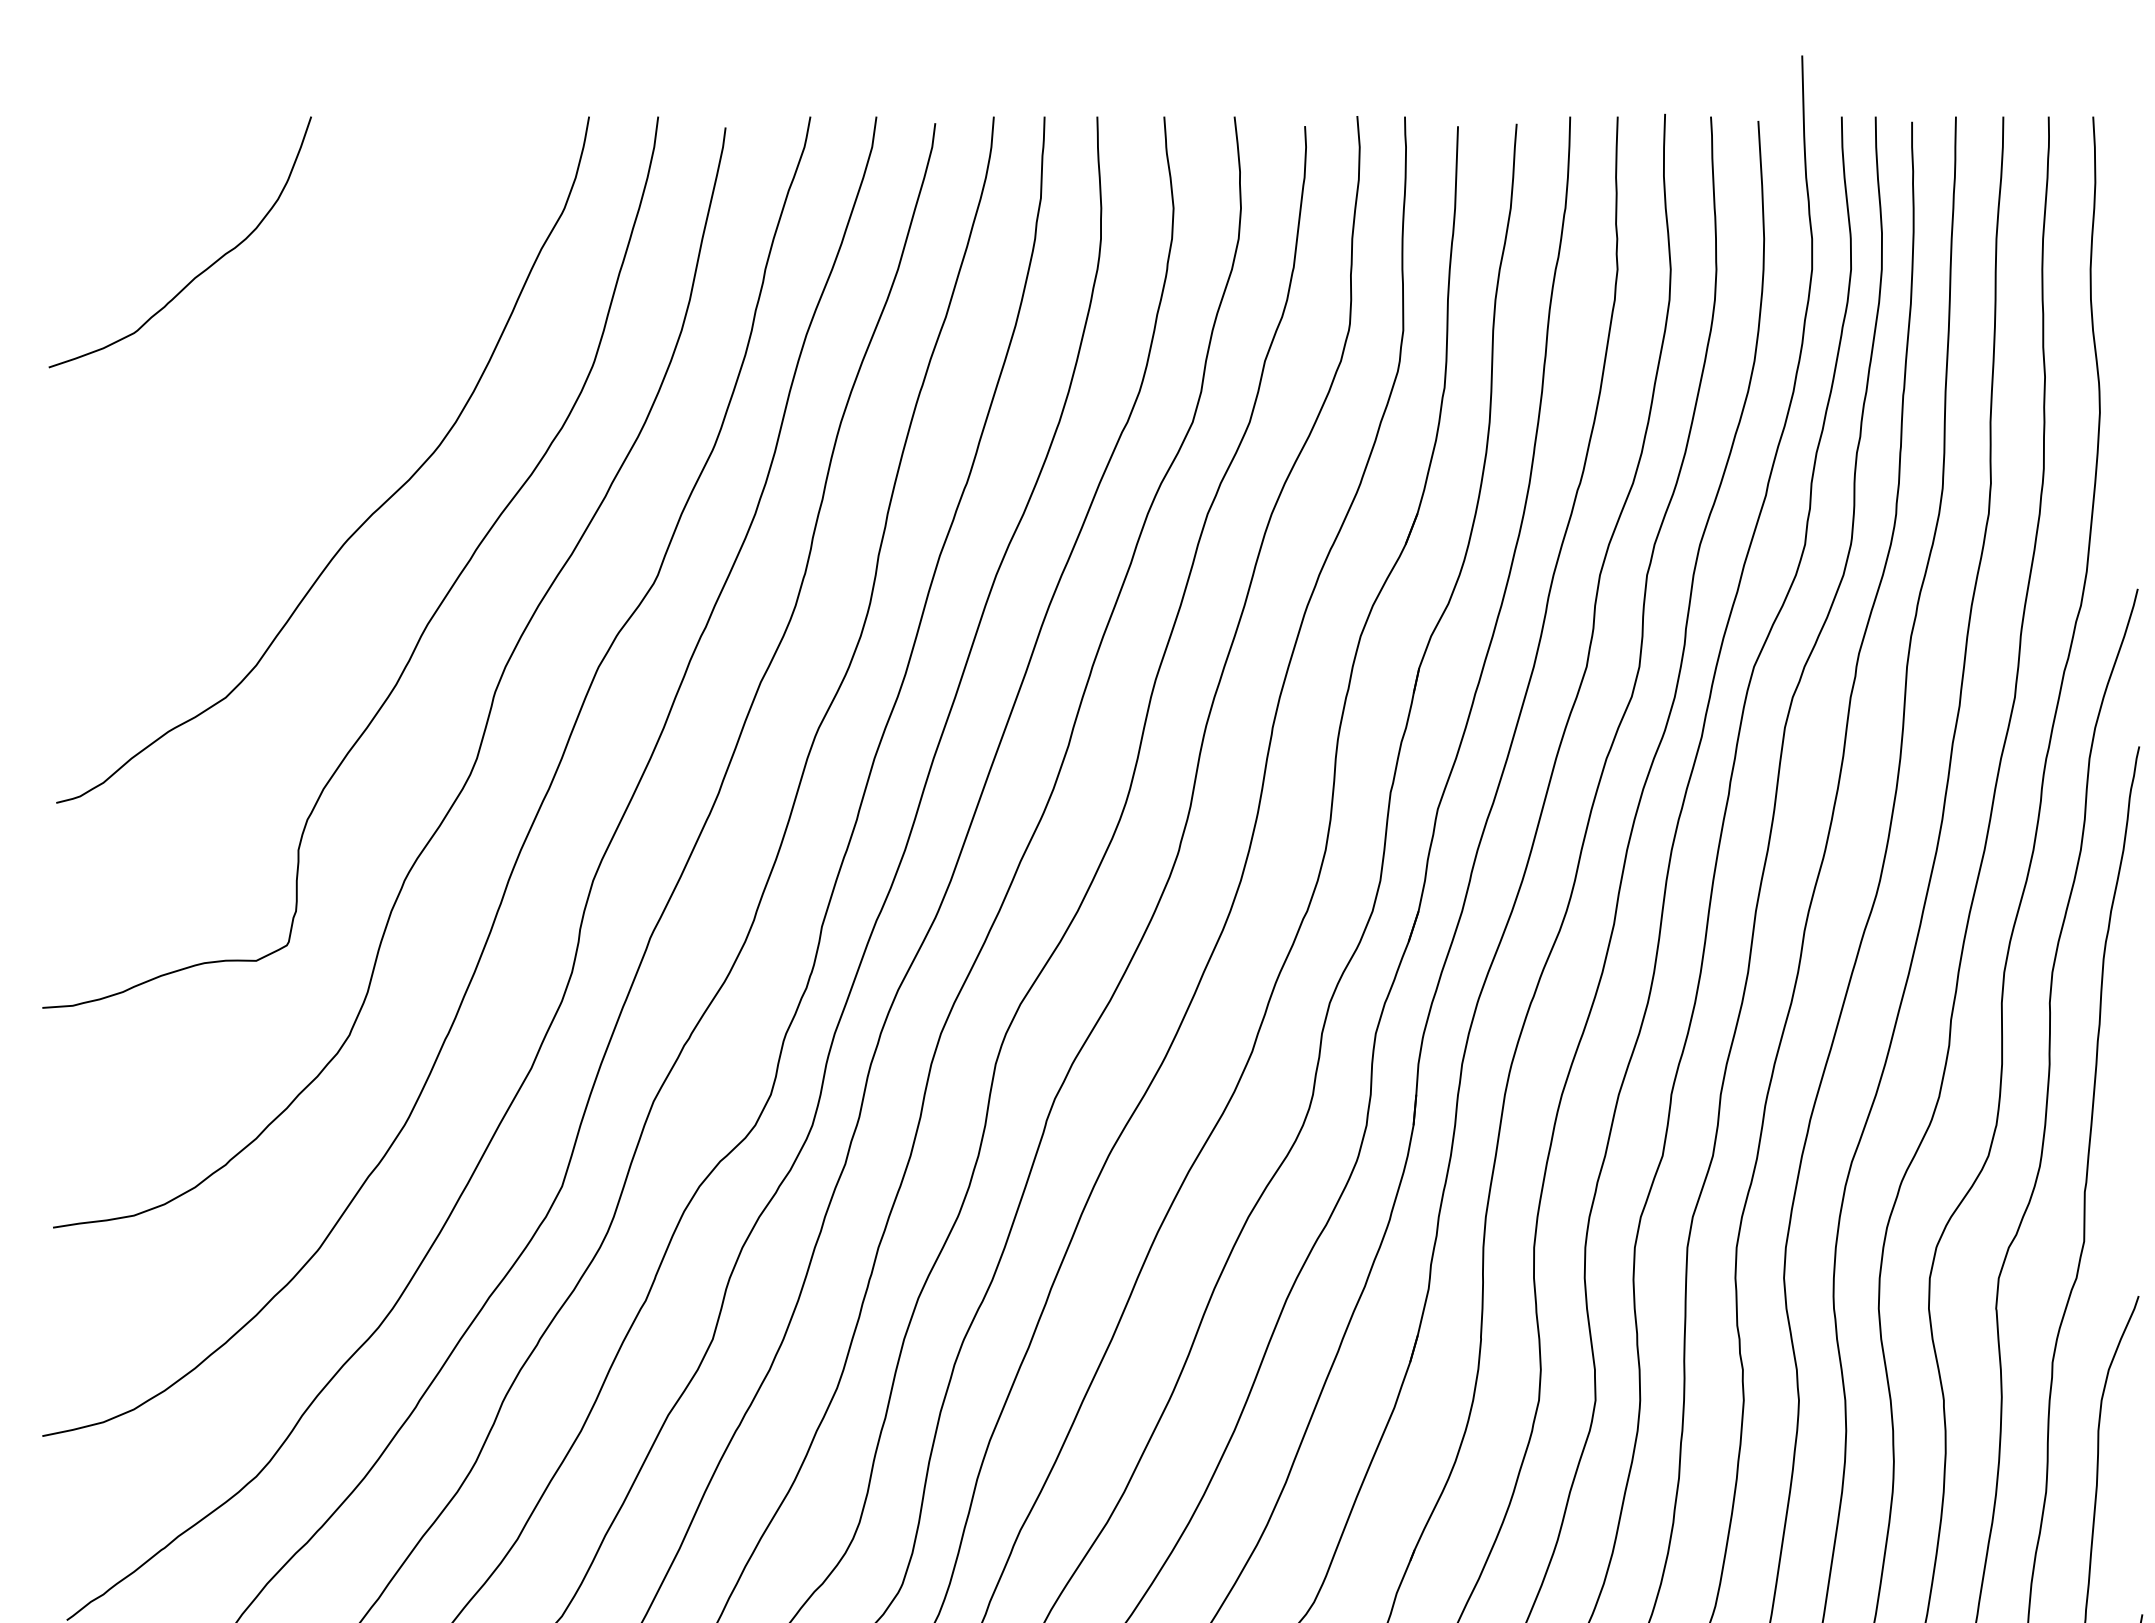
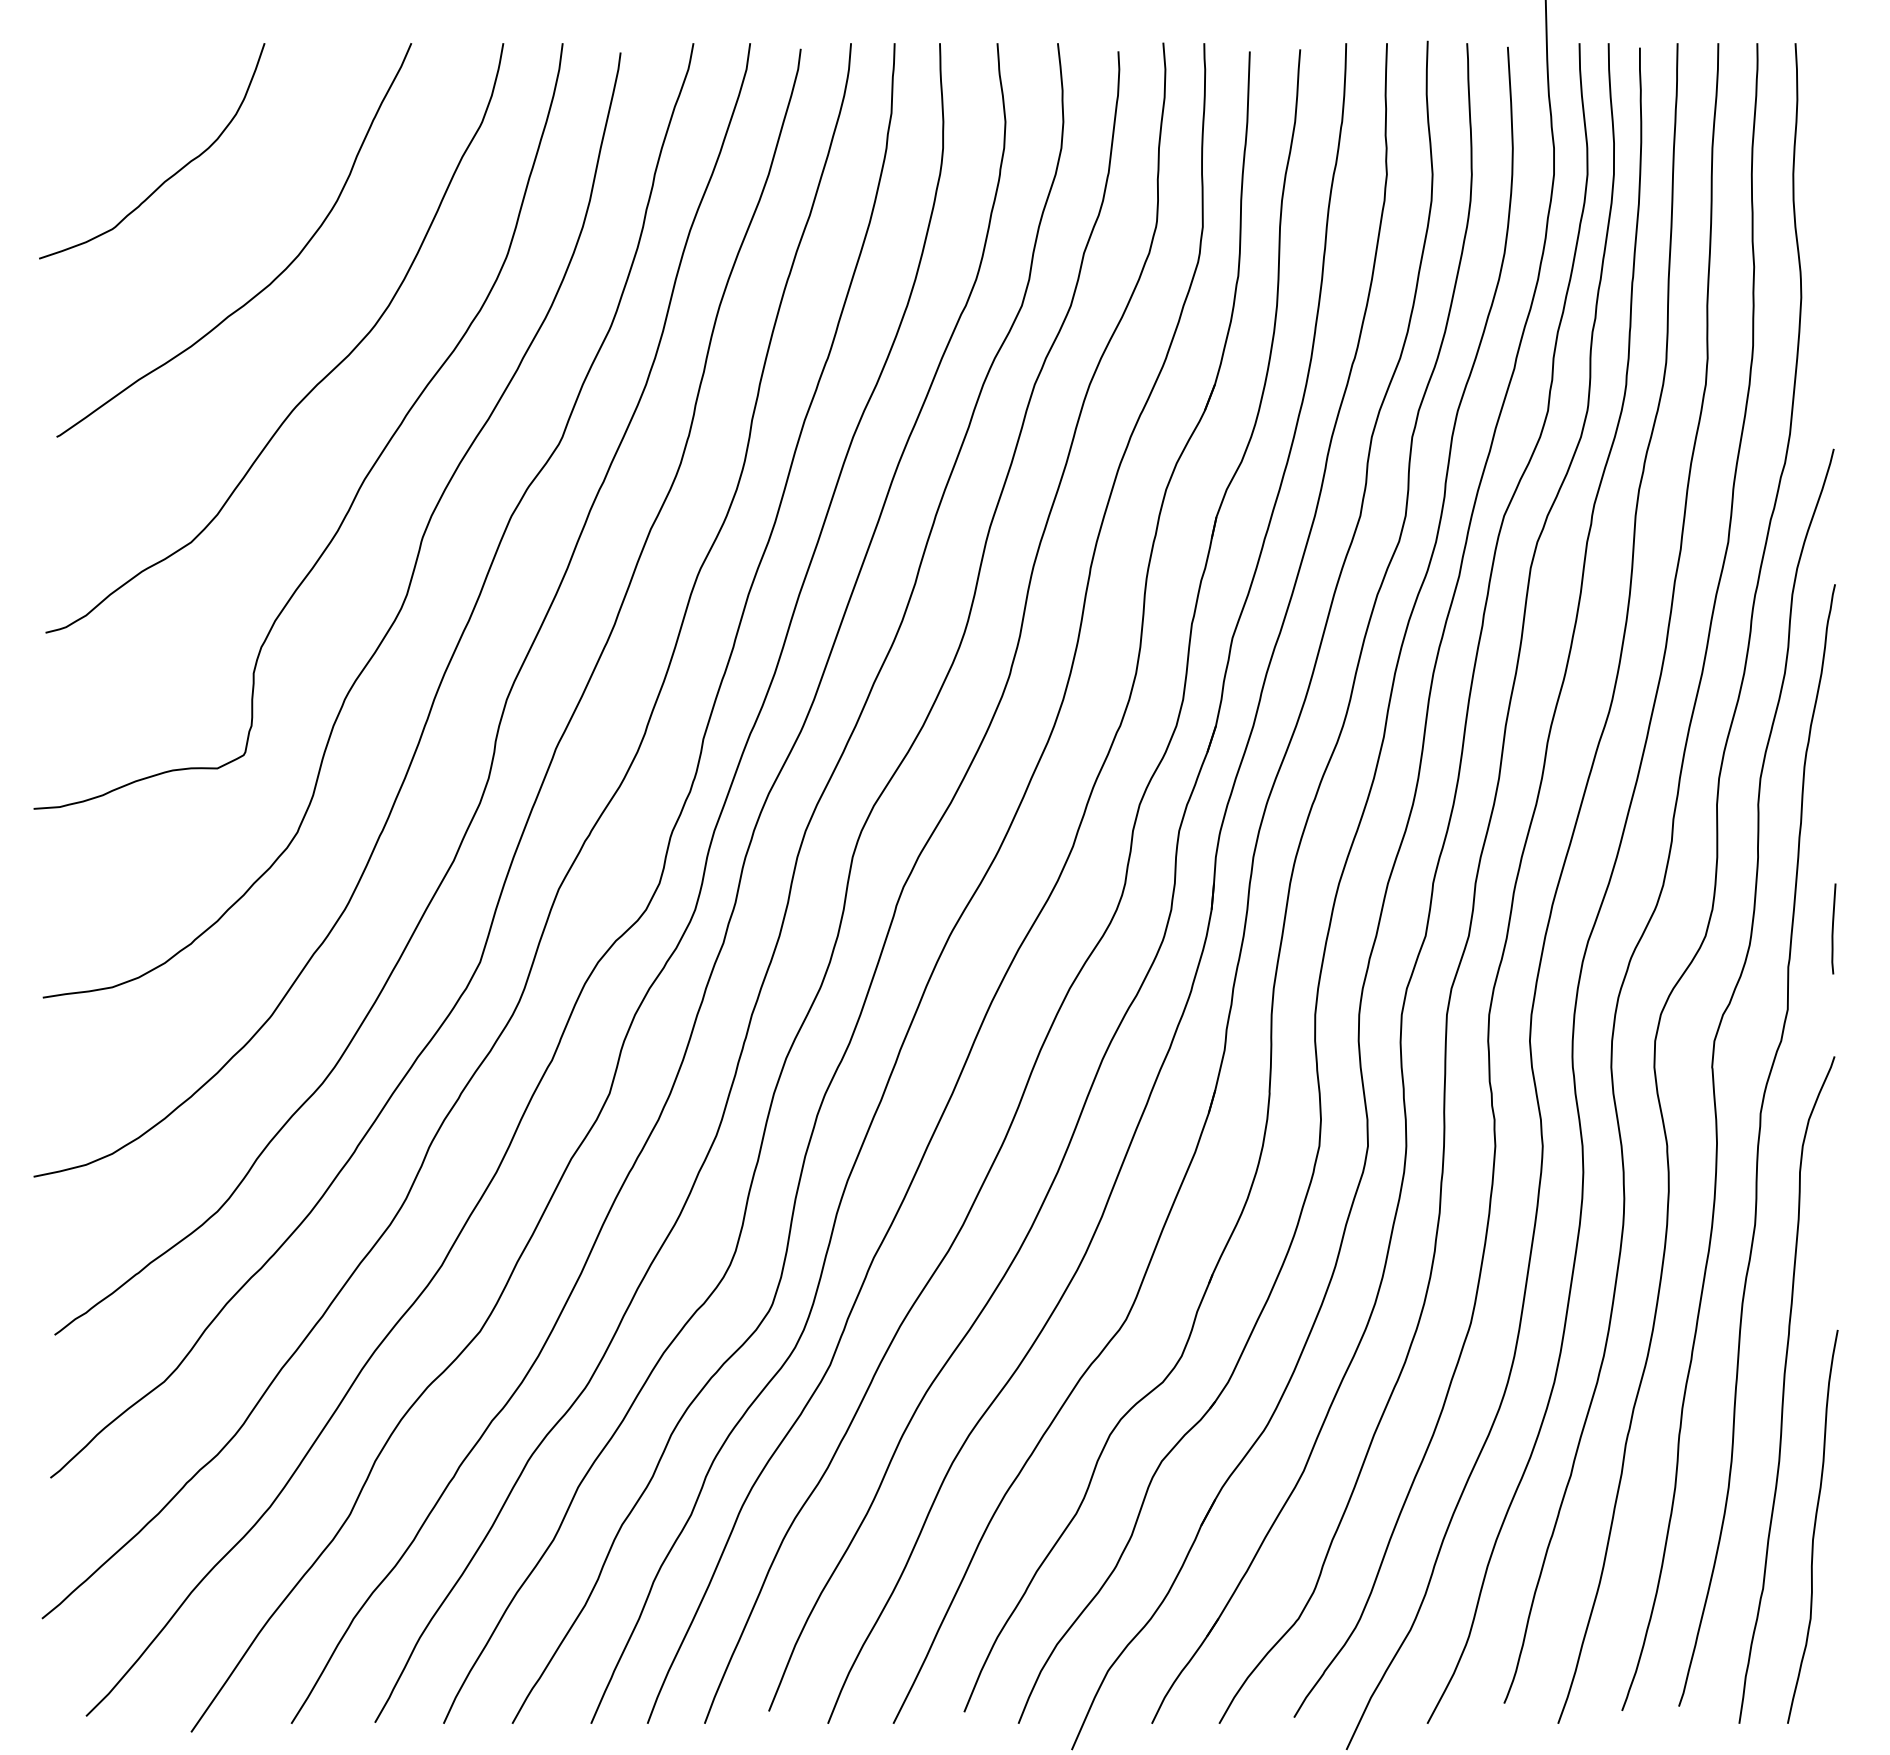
curve: (321, 391) -> (273, 279), added
curve: (2137, 1147) -> (1833, 928), added

